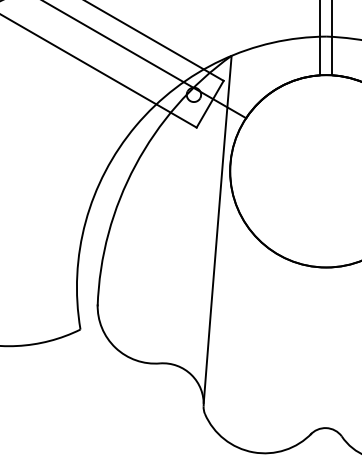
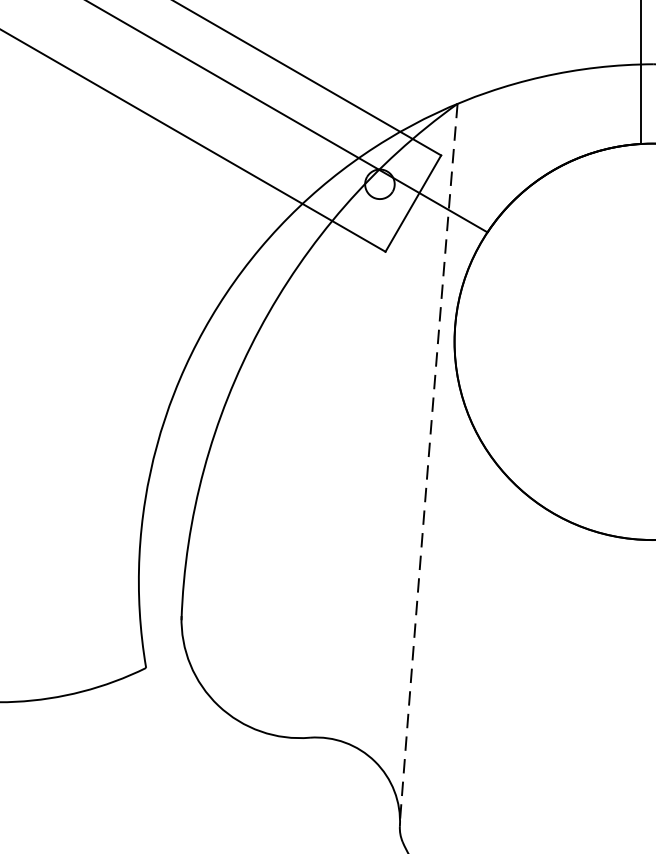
arc: (217, 229) -> (428, 461), solid -> dashed

